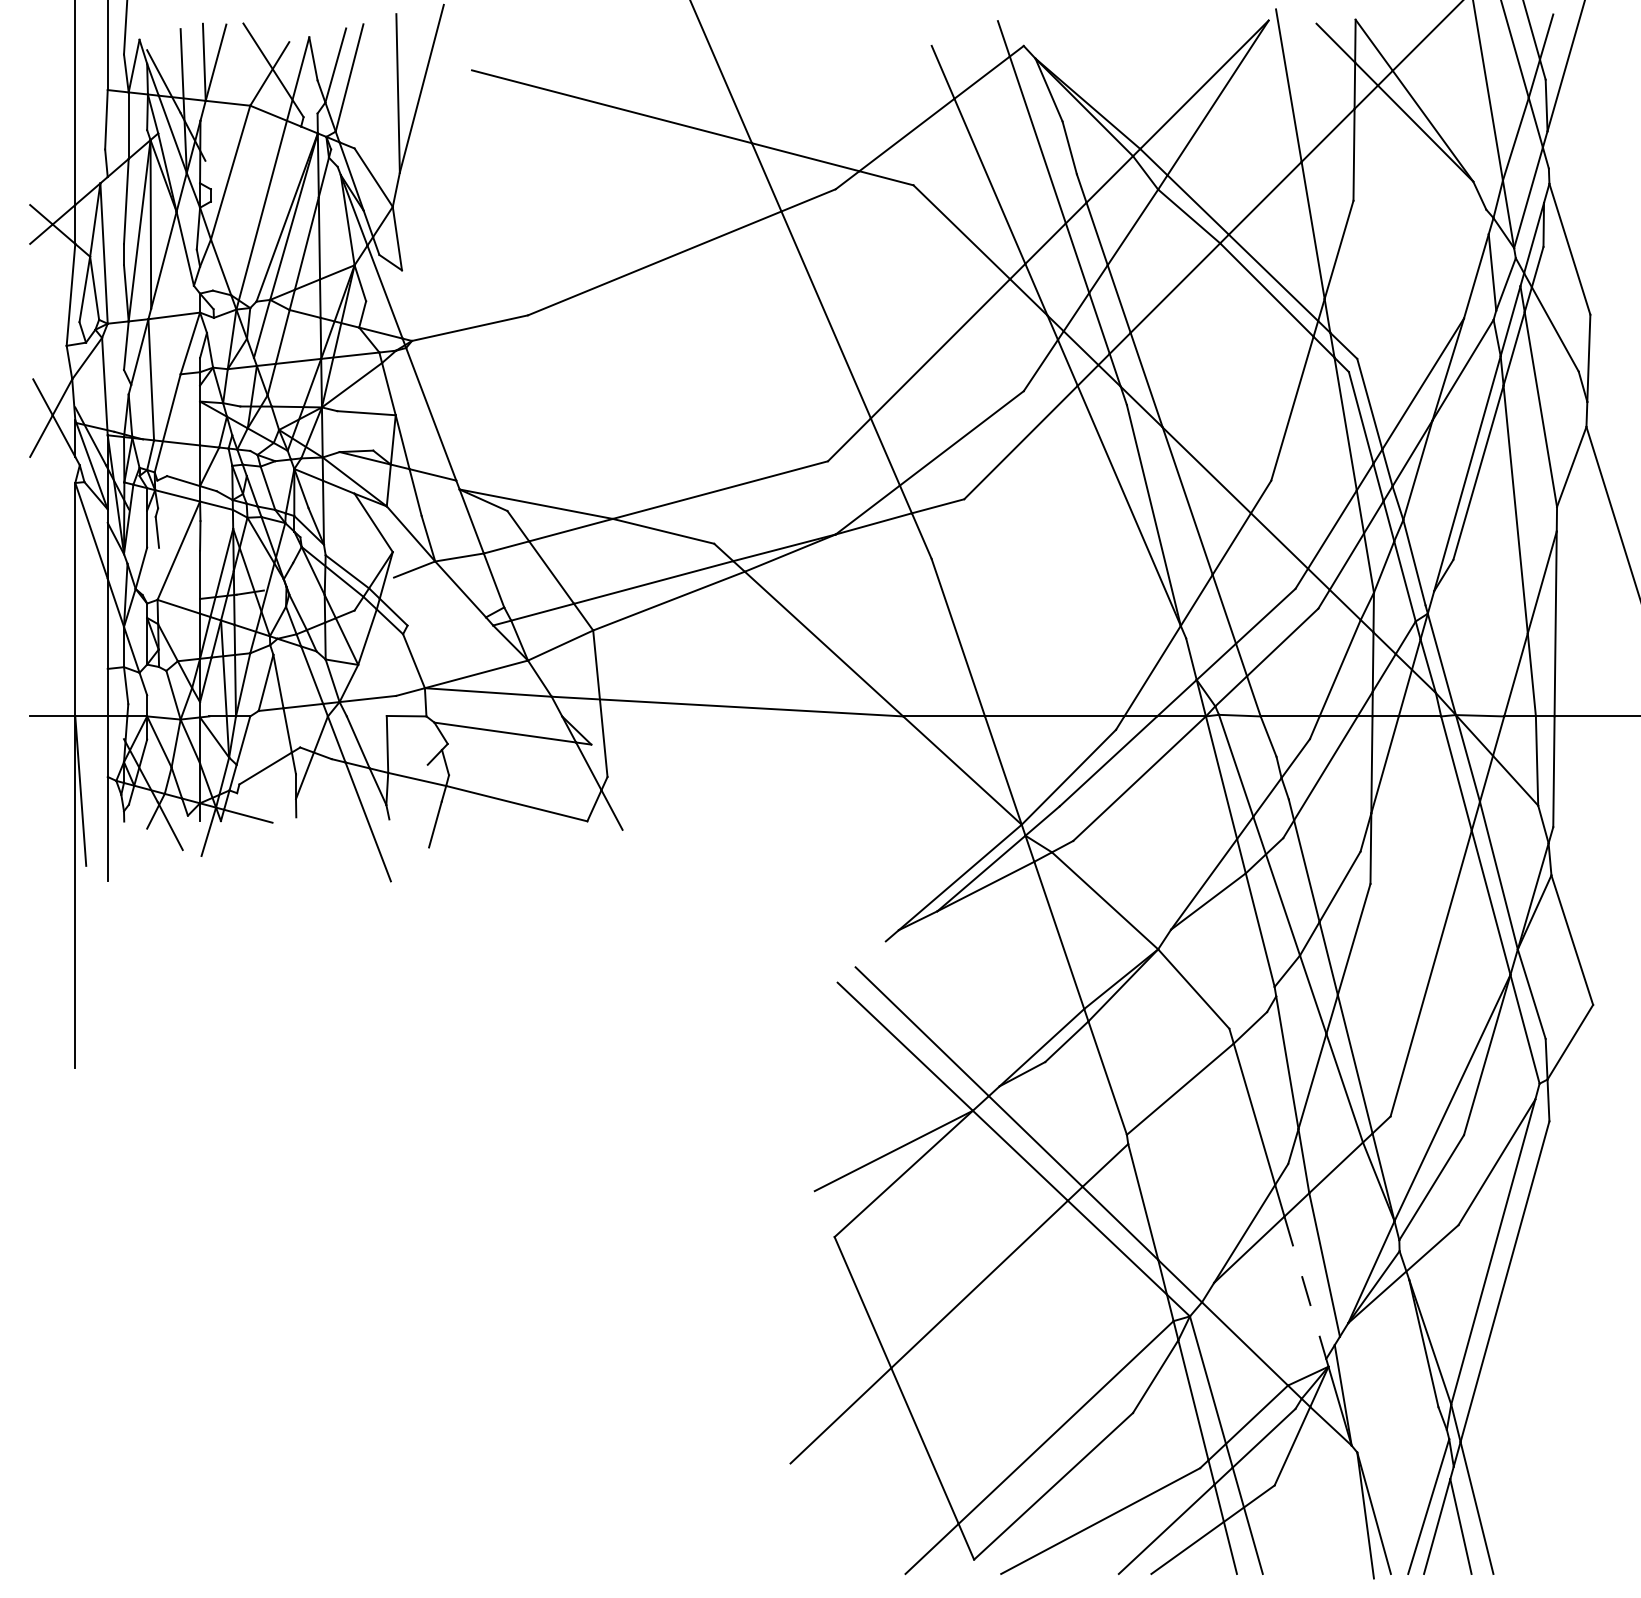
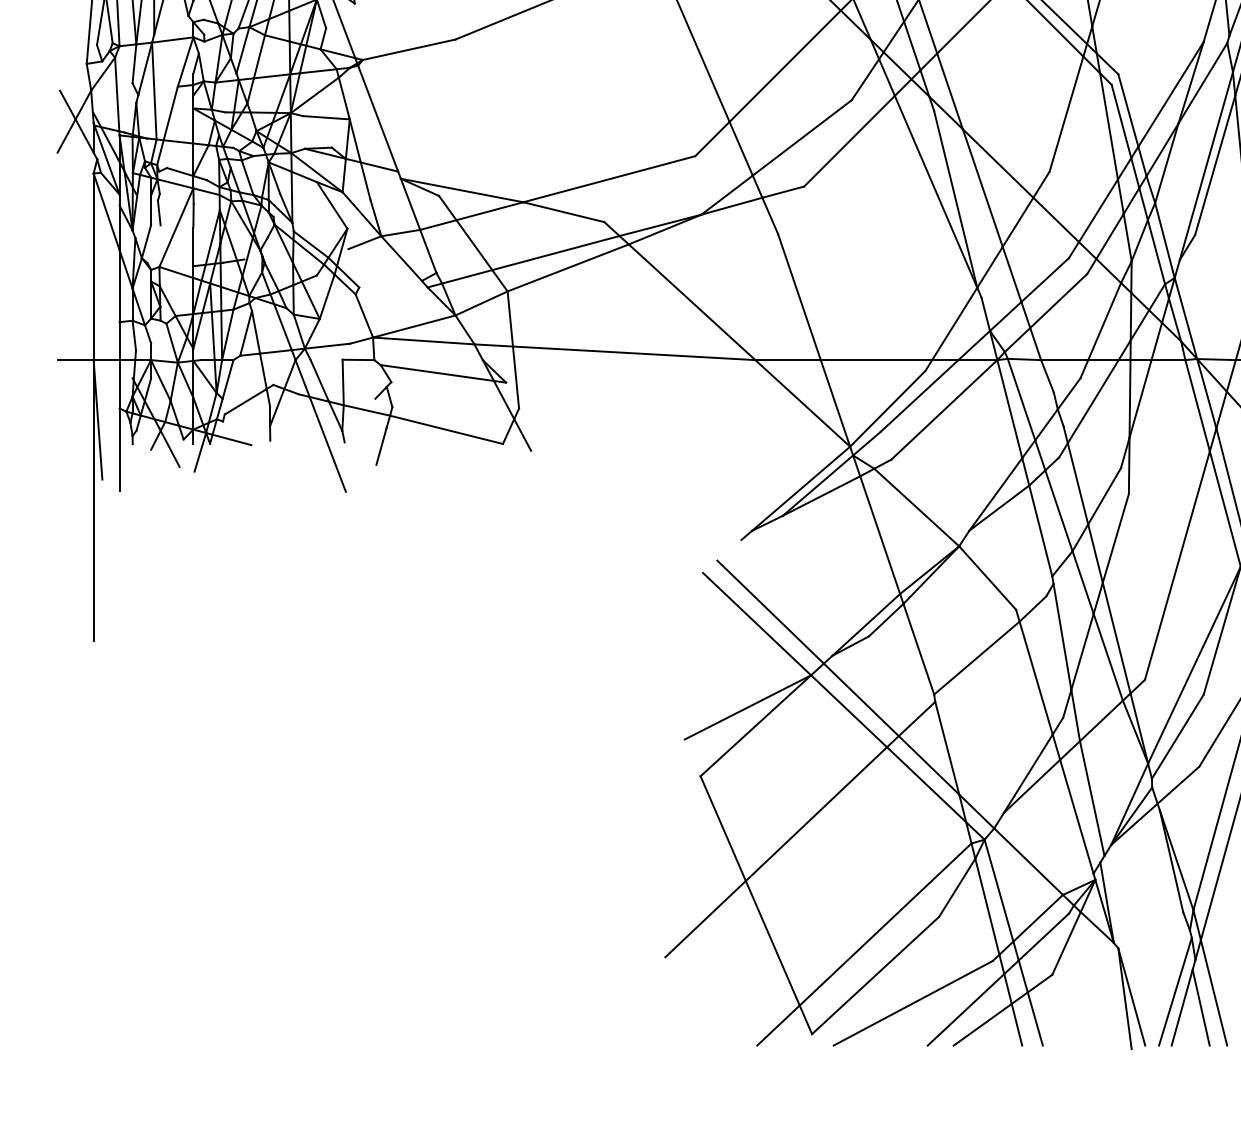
line: (1305, 1288) -> (1076, 817), dashed -> solid

